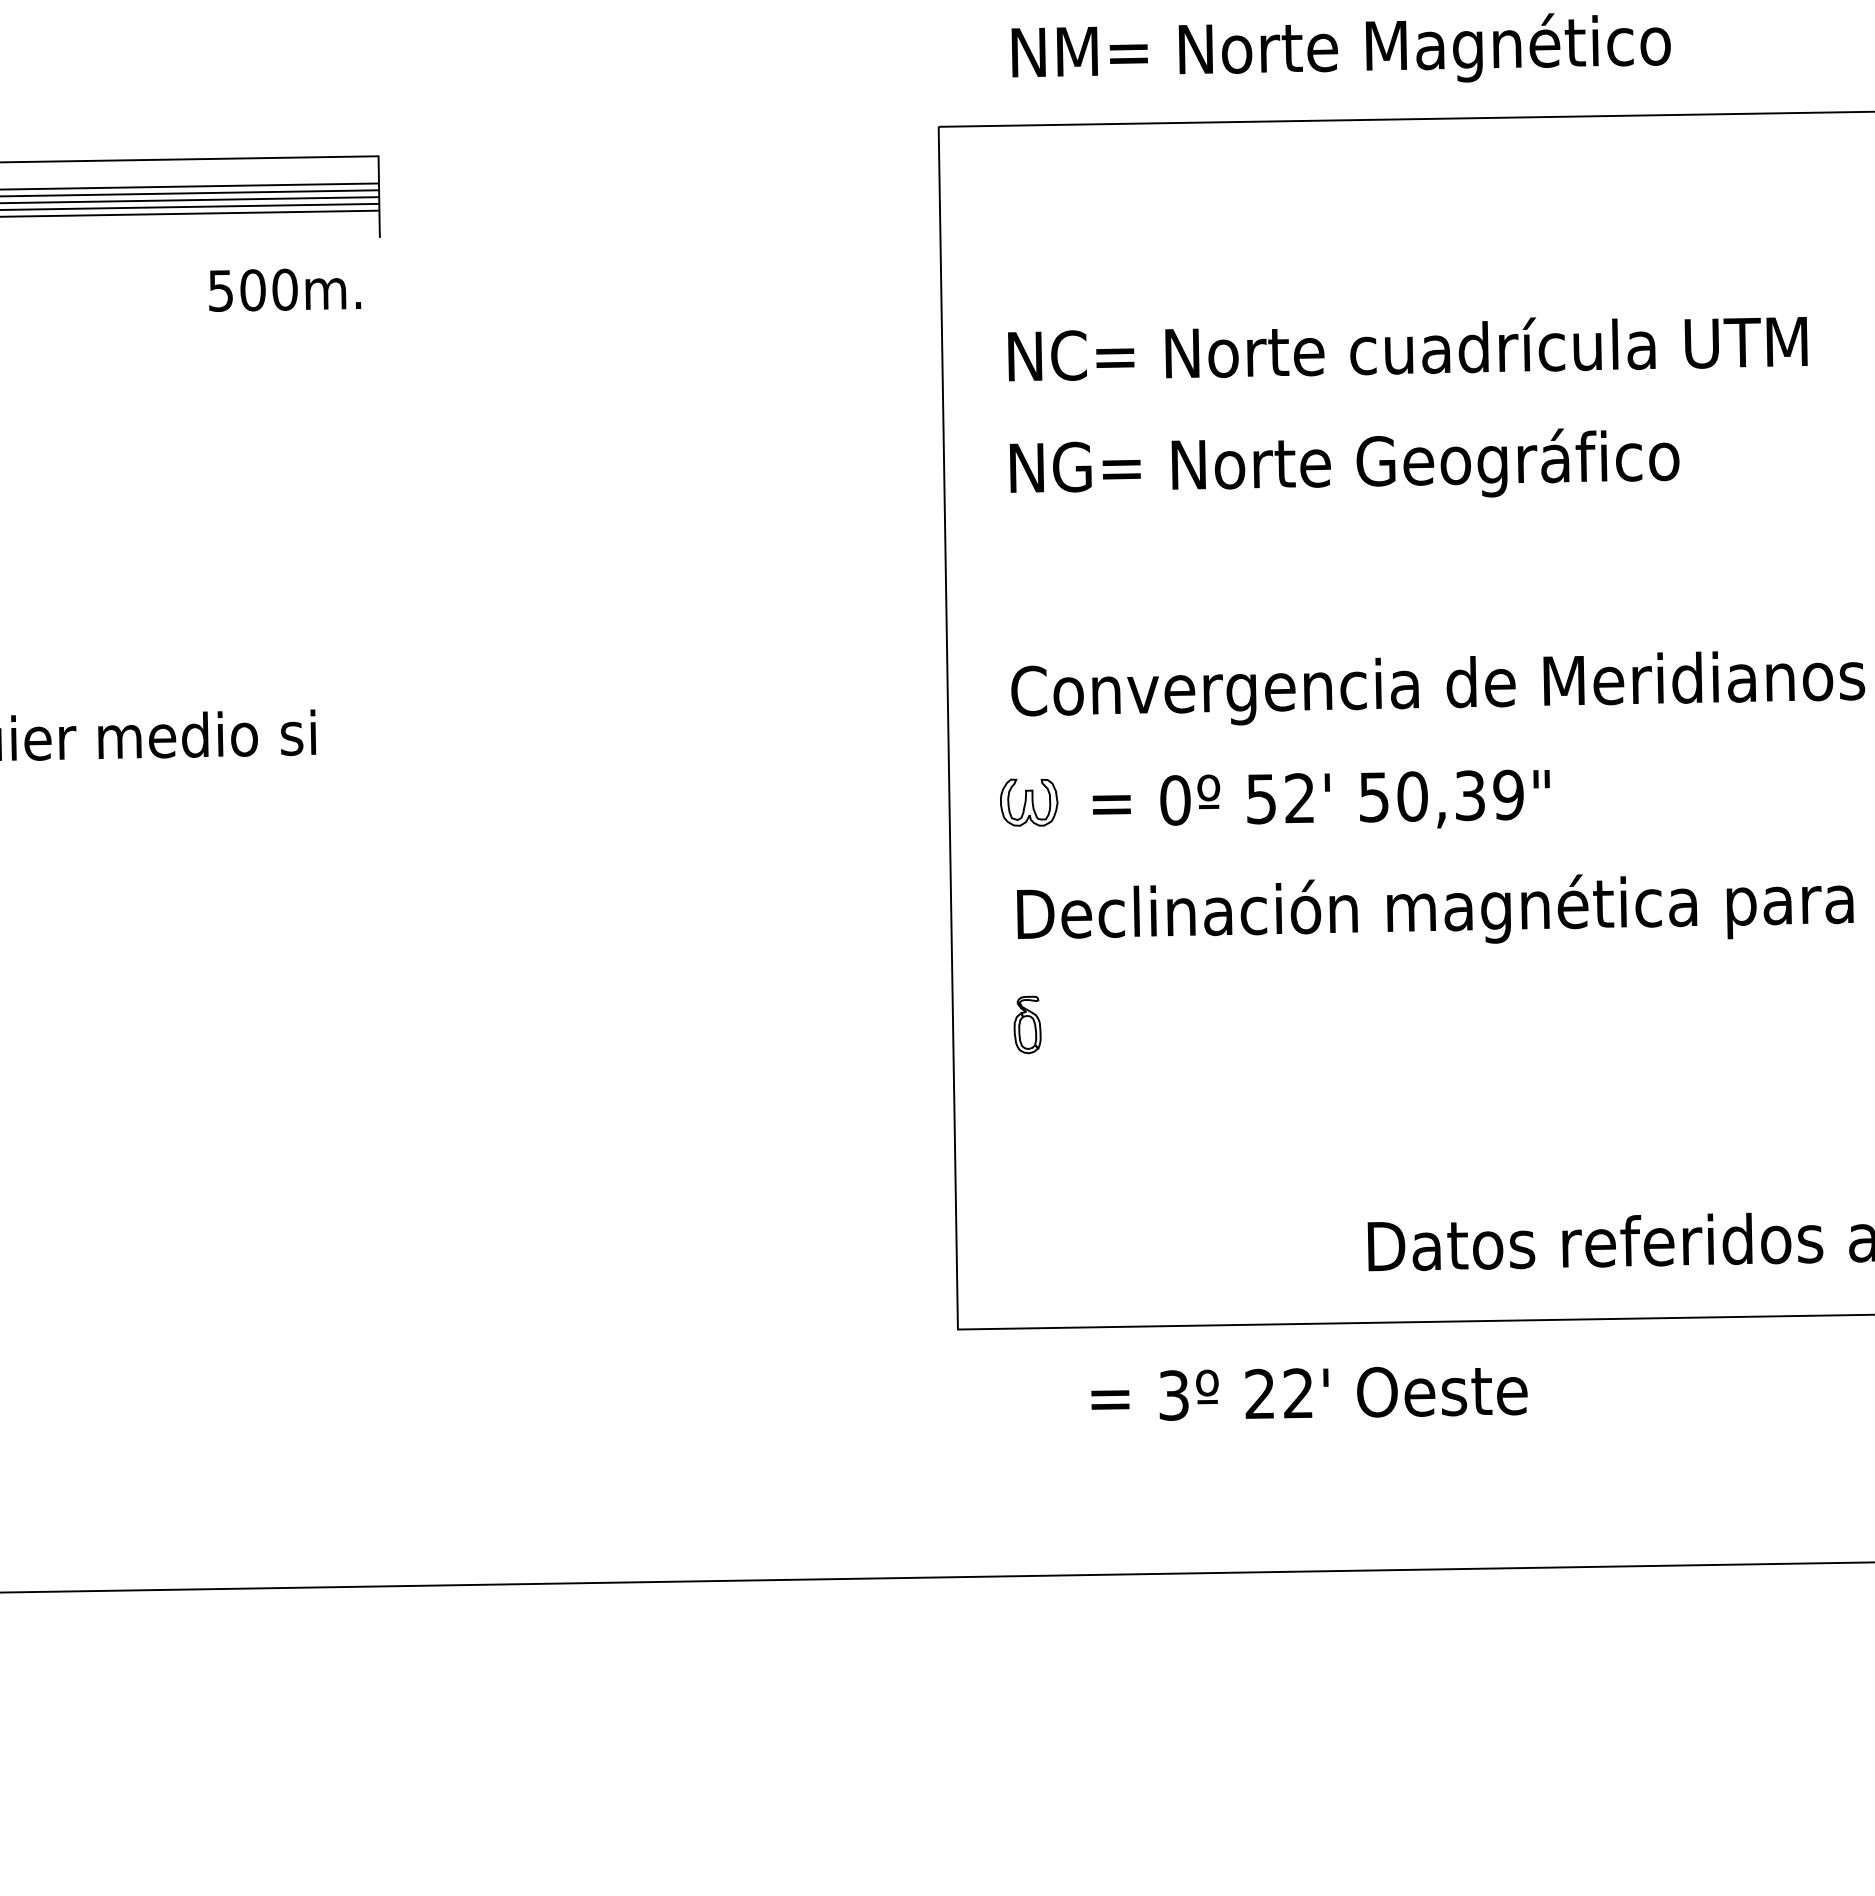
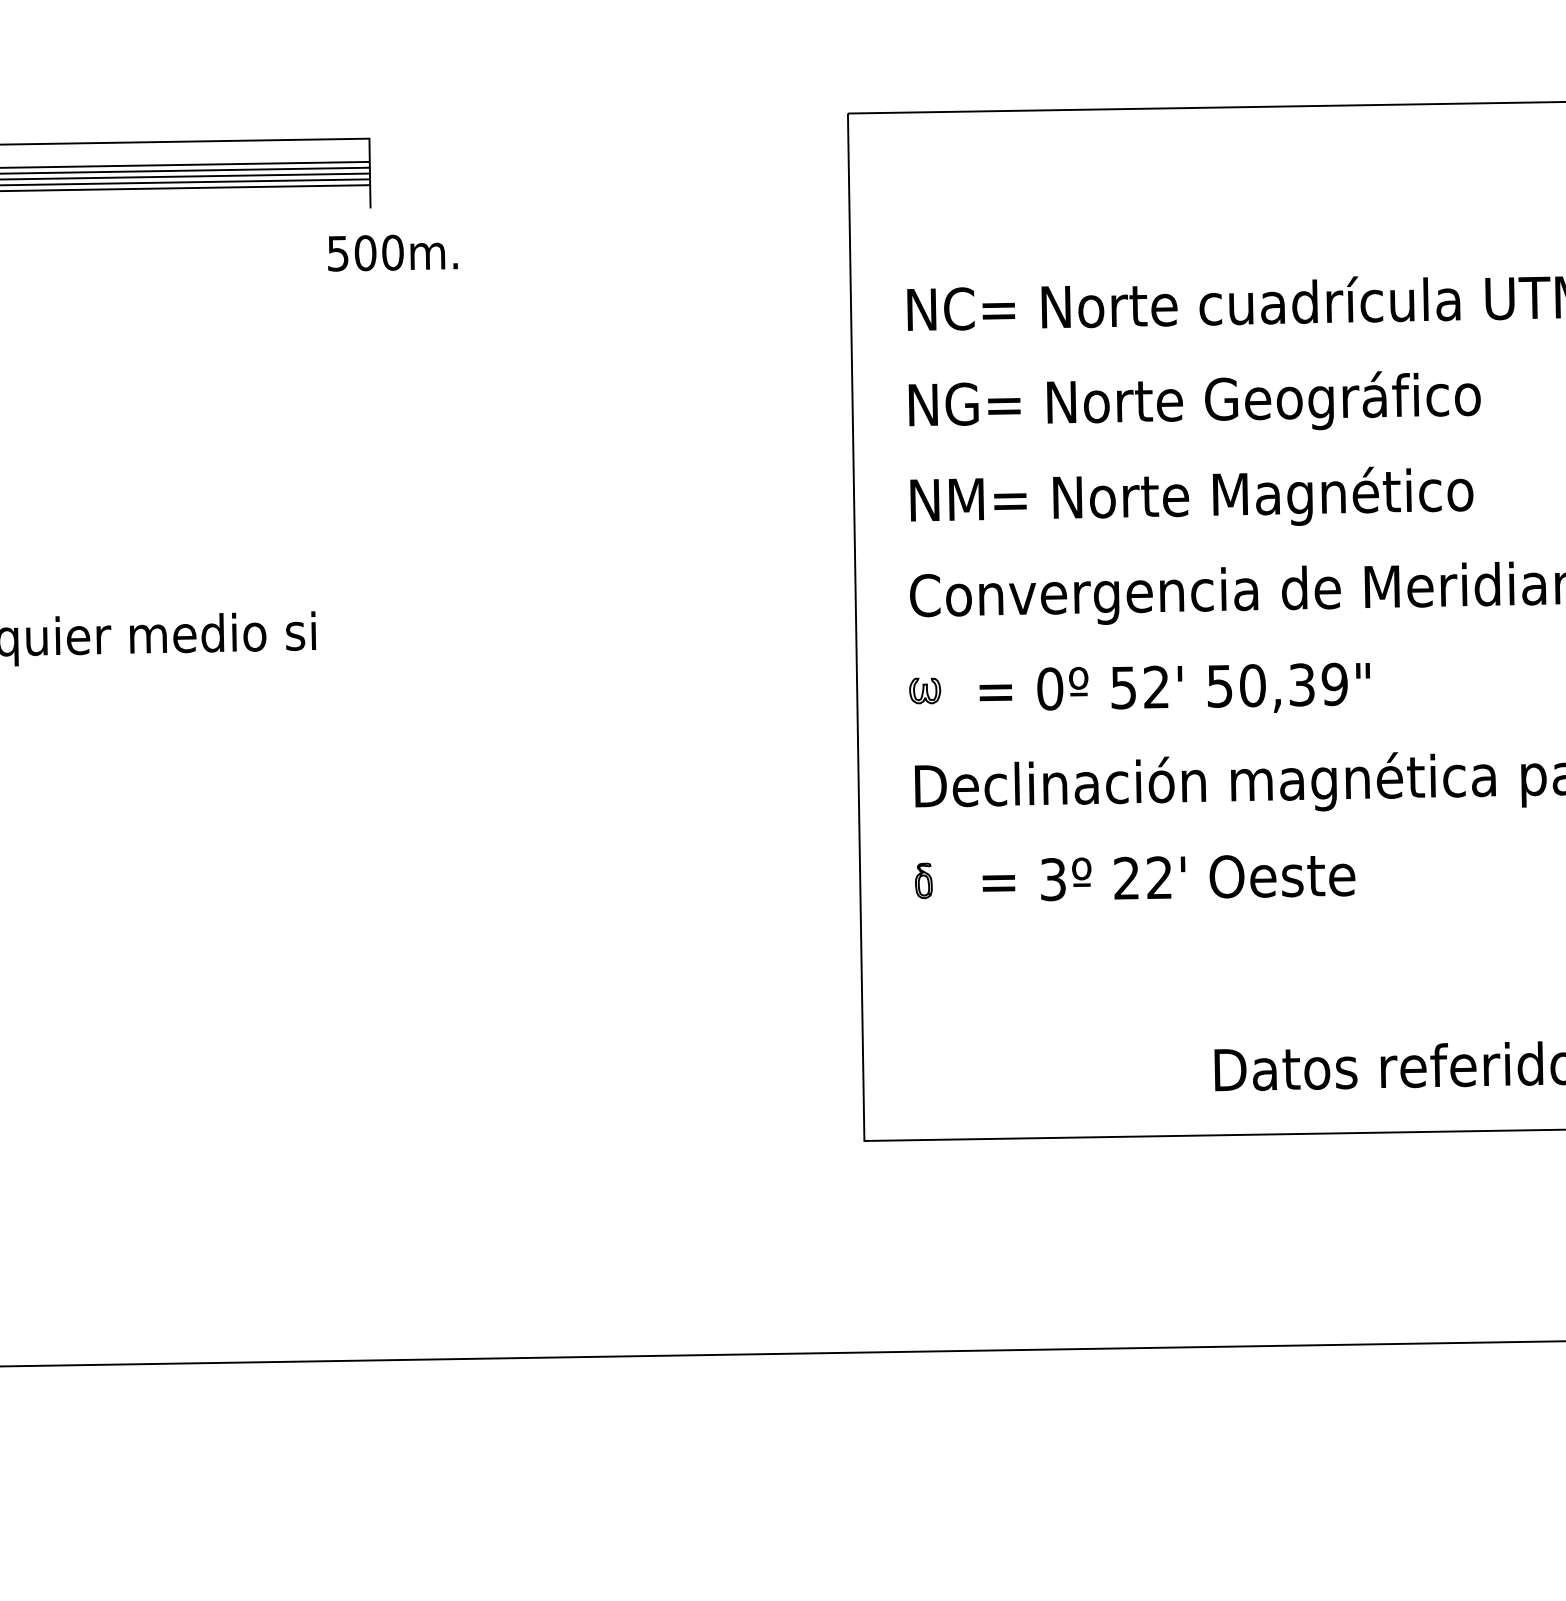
text: (1340, 47) -> (1191, 495), moved
text: (285, 289) -> (393, 252), moved
part: (1028, 802) -> (924, 690), size x0.62
part: (1027, 1025) -> (923, 881), size x0.71
text: (1309, 1393) -> (1169, 877), moved

